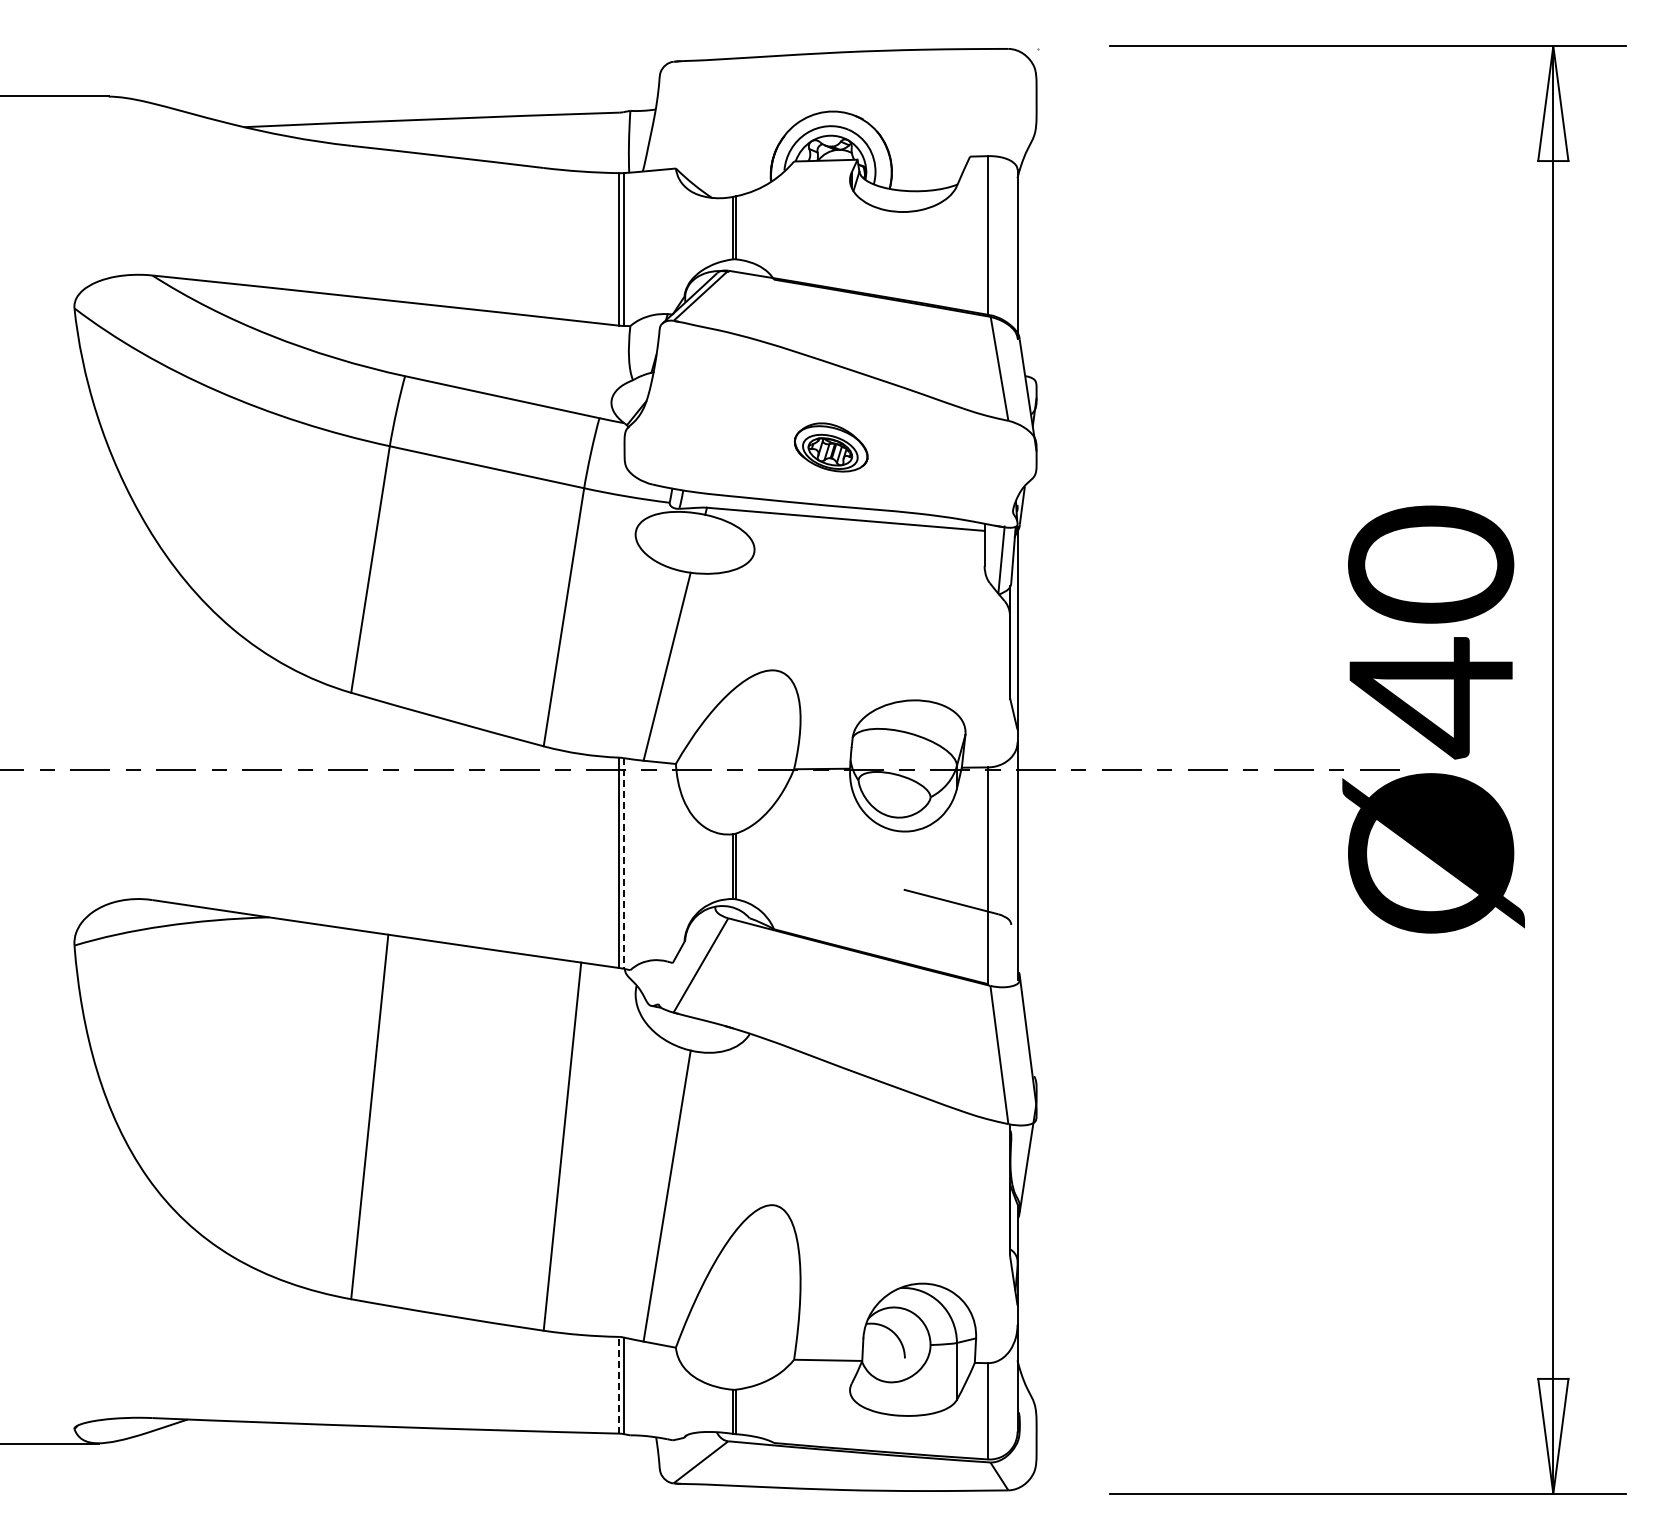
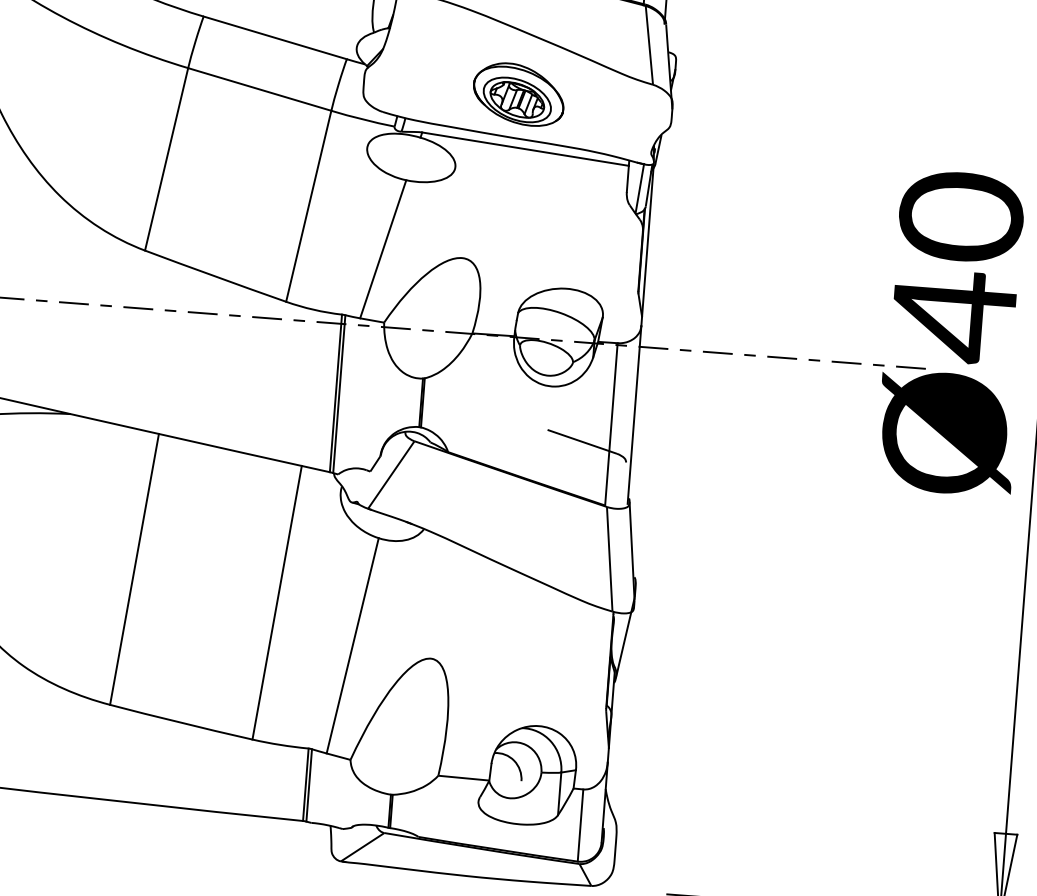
part: (830, 447) -> (518, 94), size x1.67
line: (623, 863) -> (339, 394), dashed -> solid
line: (619, 1384) -> (306, 784), dashed -> solid

